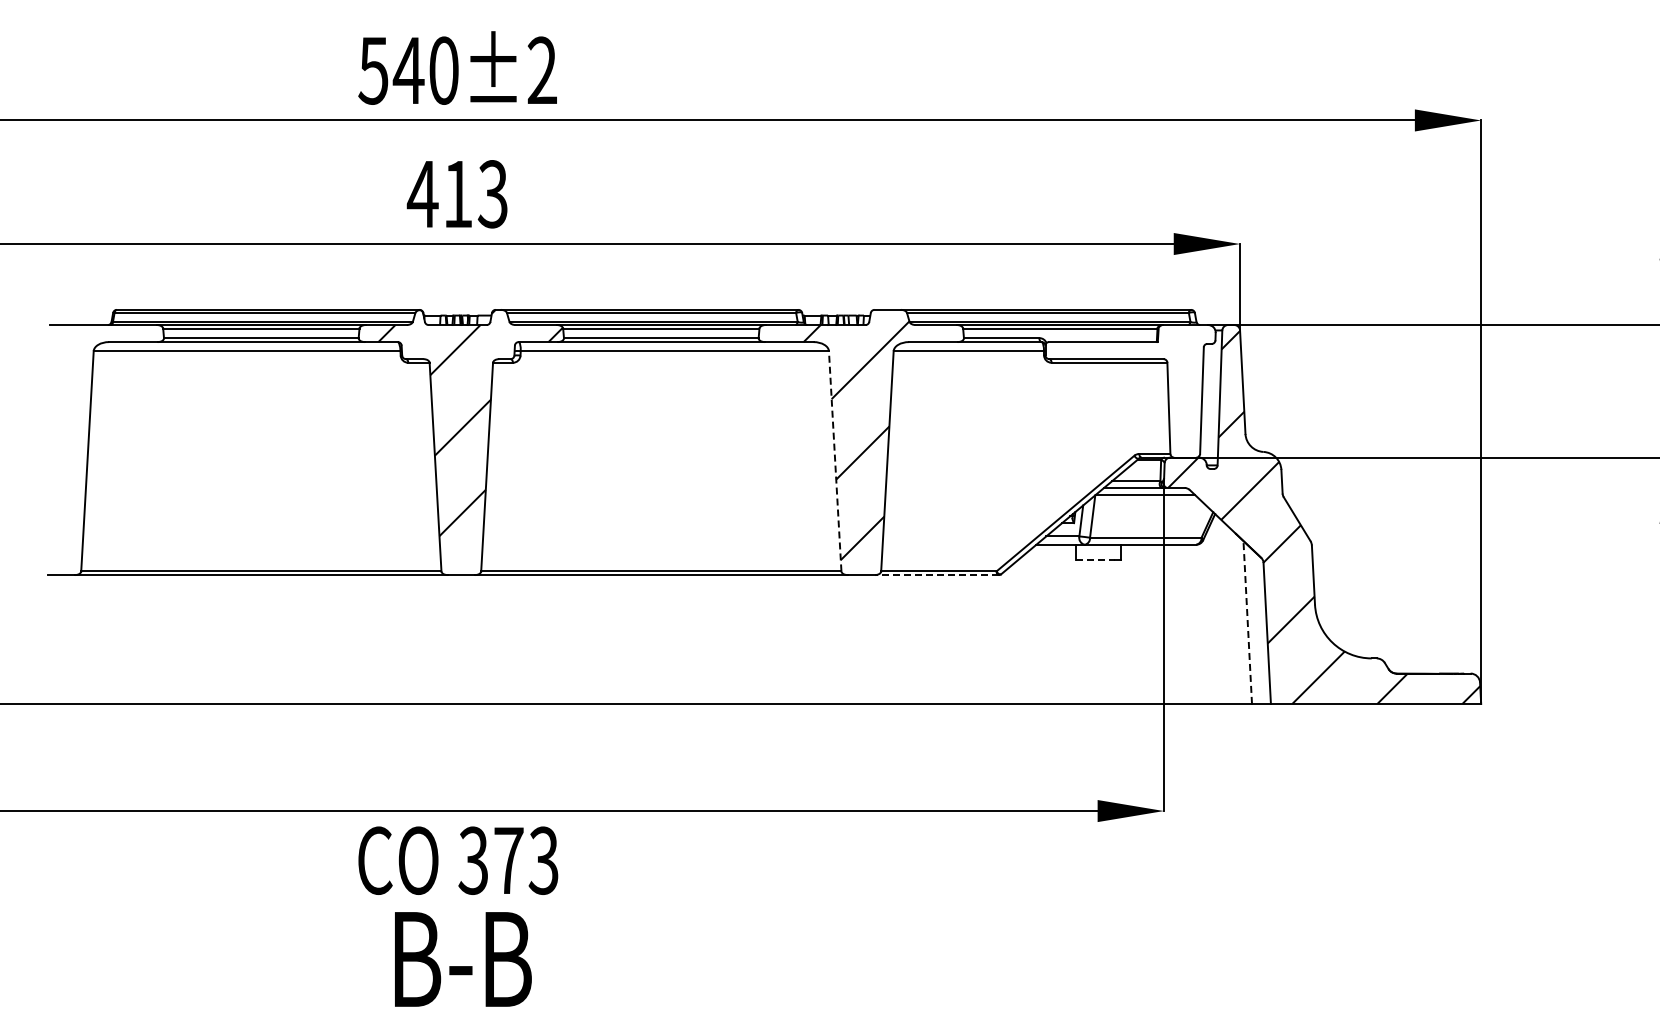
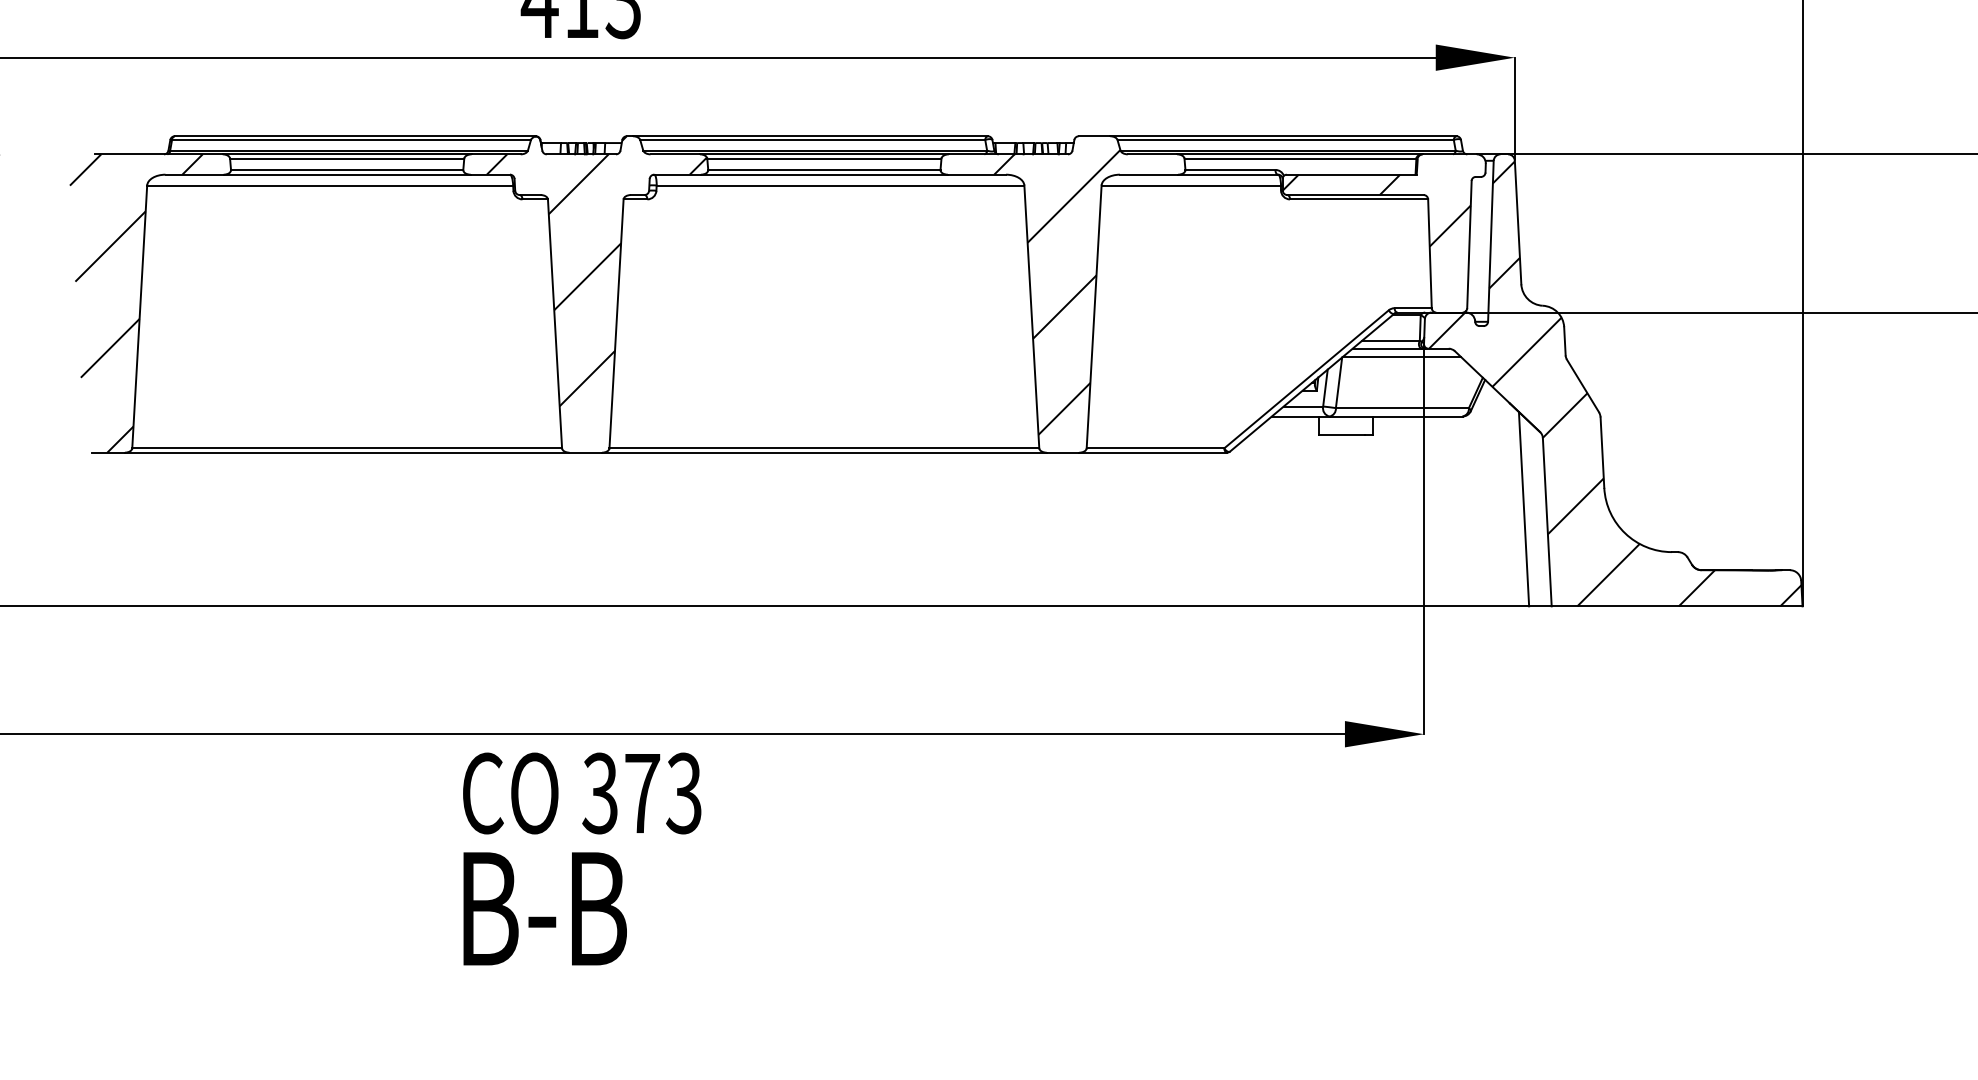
hatch: (1124, 364) -> (1376, 201), added
hatch: (84, 450) -> (136, 304), added
line: (835, 460) -> (1032, 315), dashed -> solid
line: (1095, 559) -> (1342, 434), dashed -> solid
line: (936, 575) -> (1152, 453), dashed -> solid
line: (1247, 622) -> (1523, 509), dashed -> solid
text: (463, 959) -> (545, 908), moved

